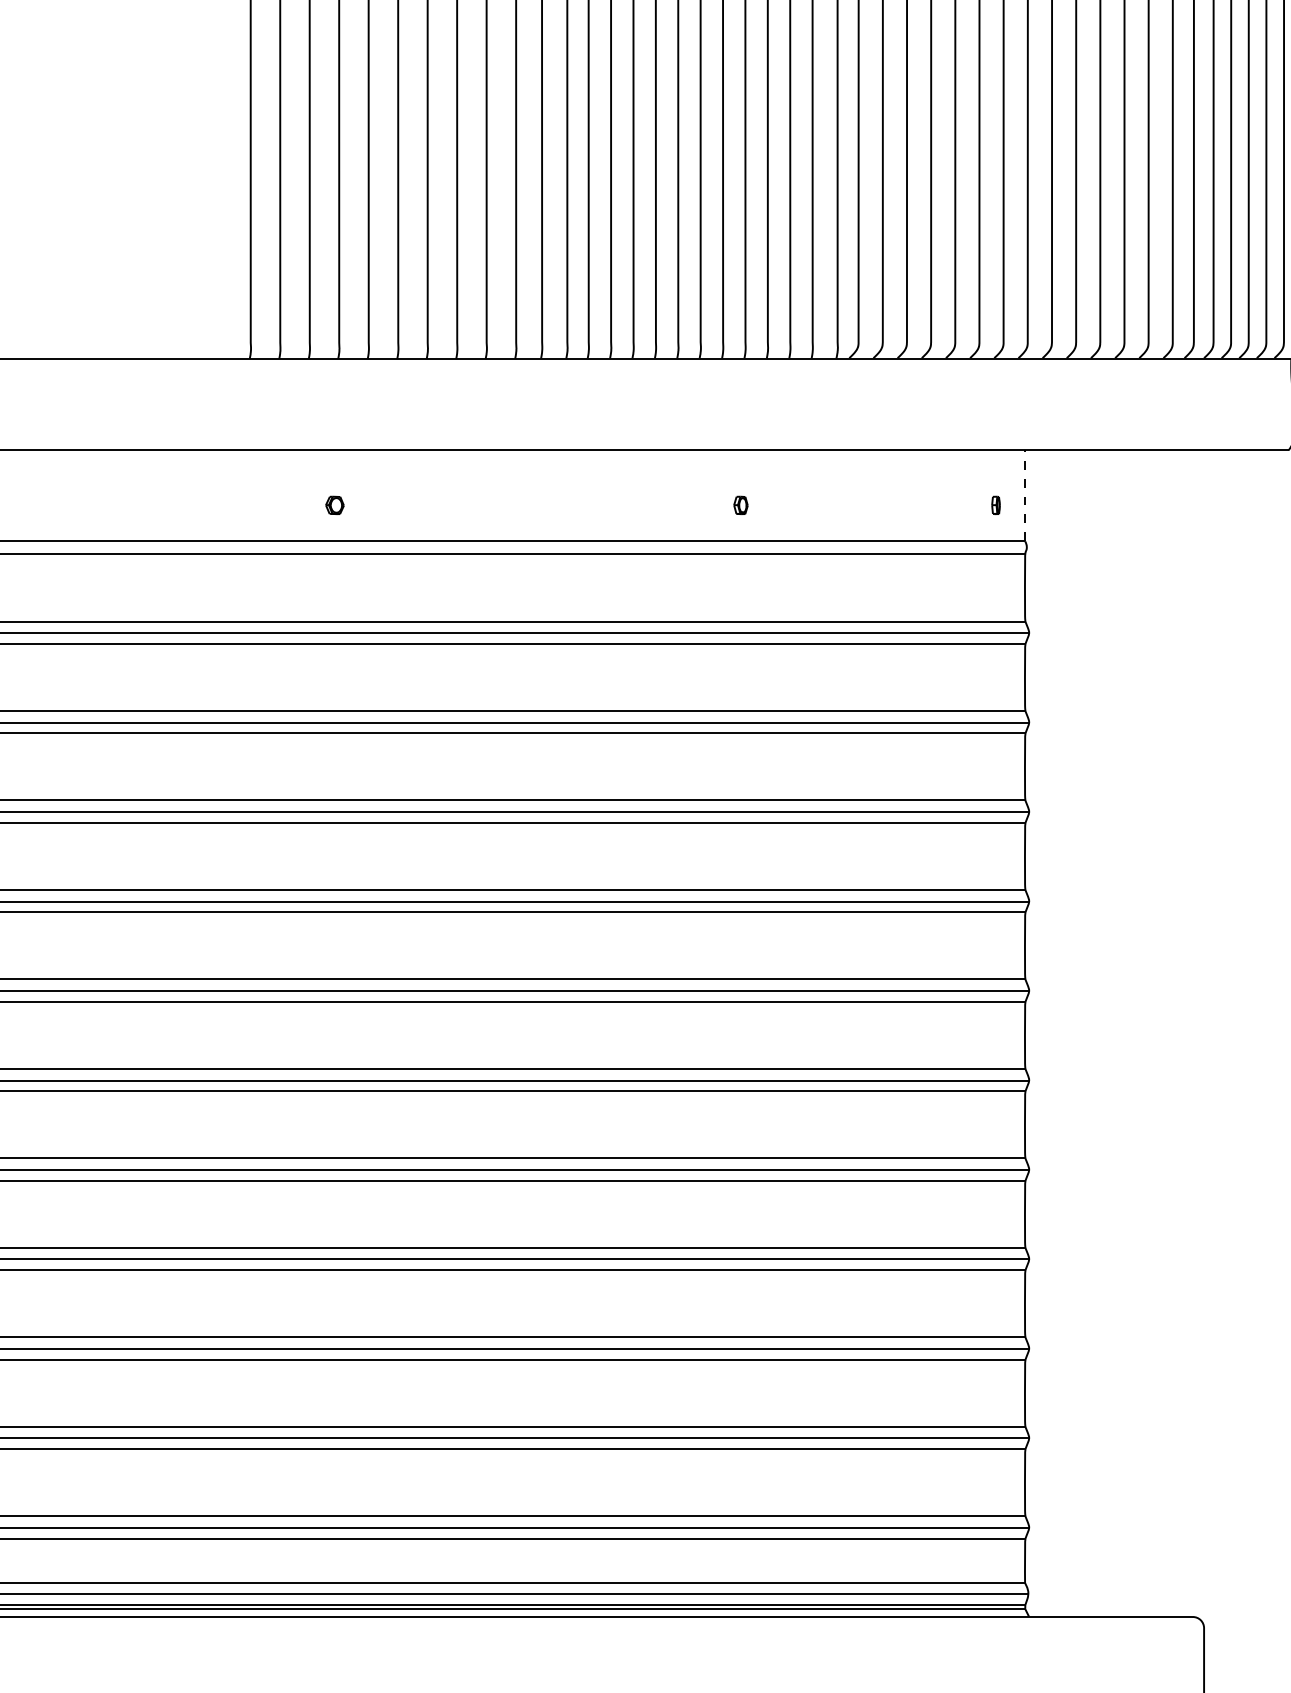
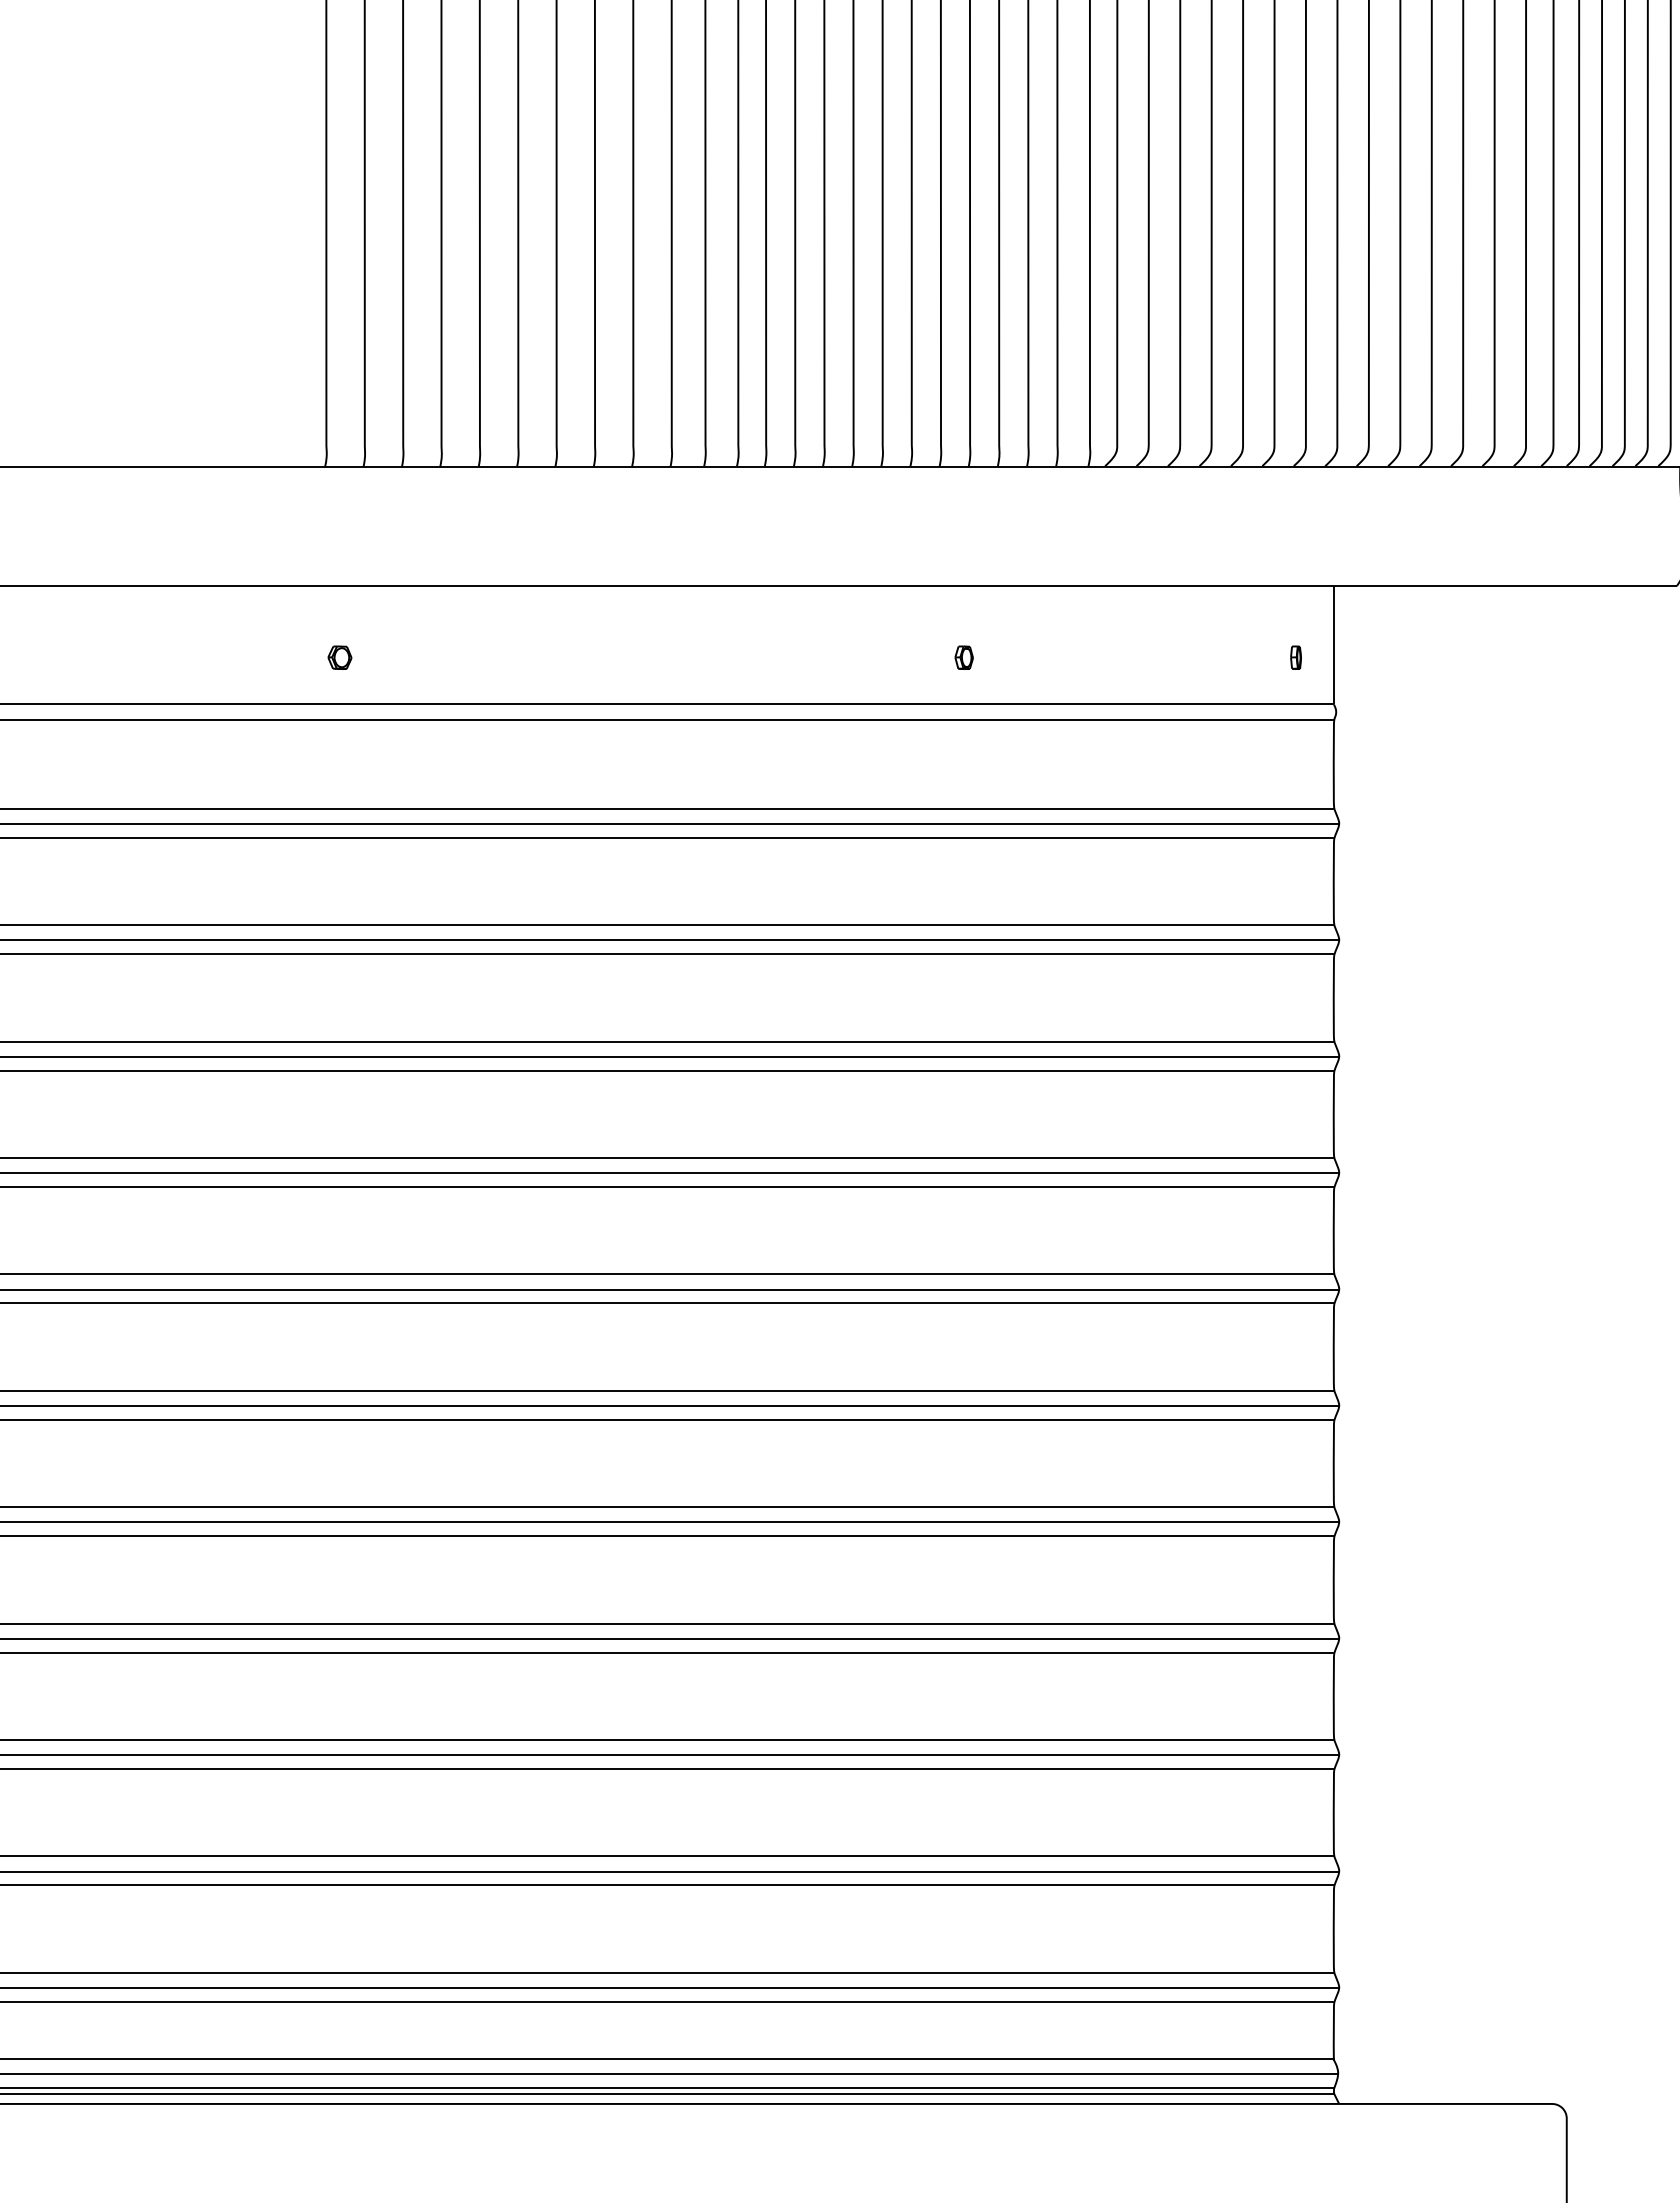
line: (1024, 495) -> (1333, 644), dashed -> solid
part: (334, 505) -> (339, 657), moved

